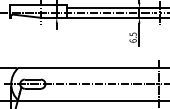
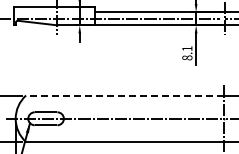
text: (133, 37) -> (187, 53), 6.5 -> 8.1
line: (88, 67) -> (124, 95), solid -> dashed

